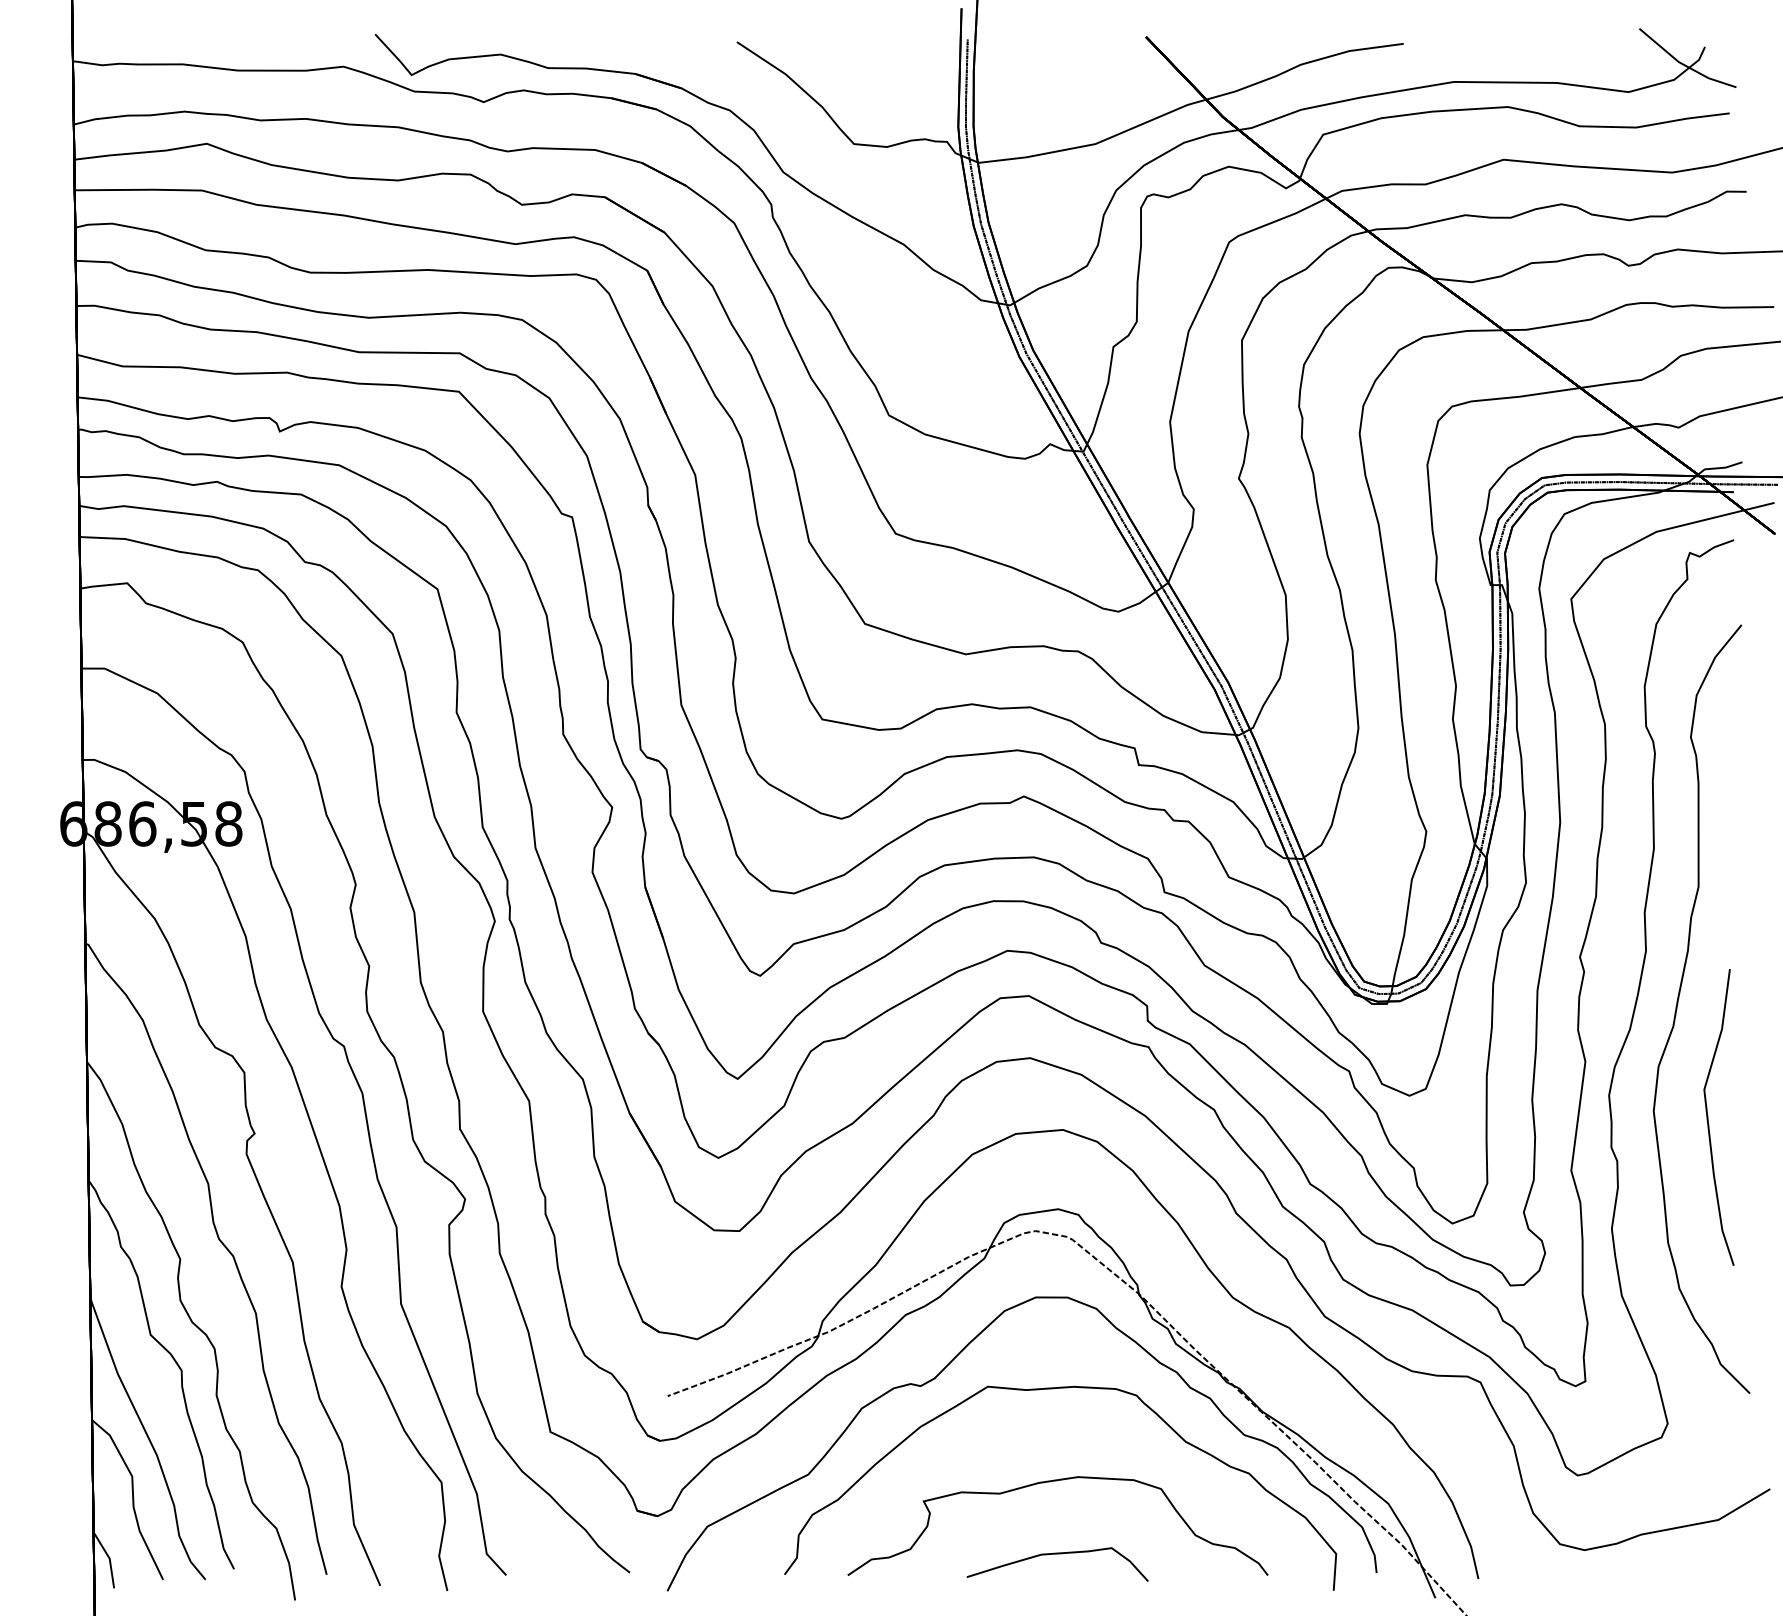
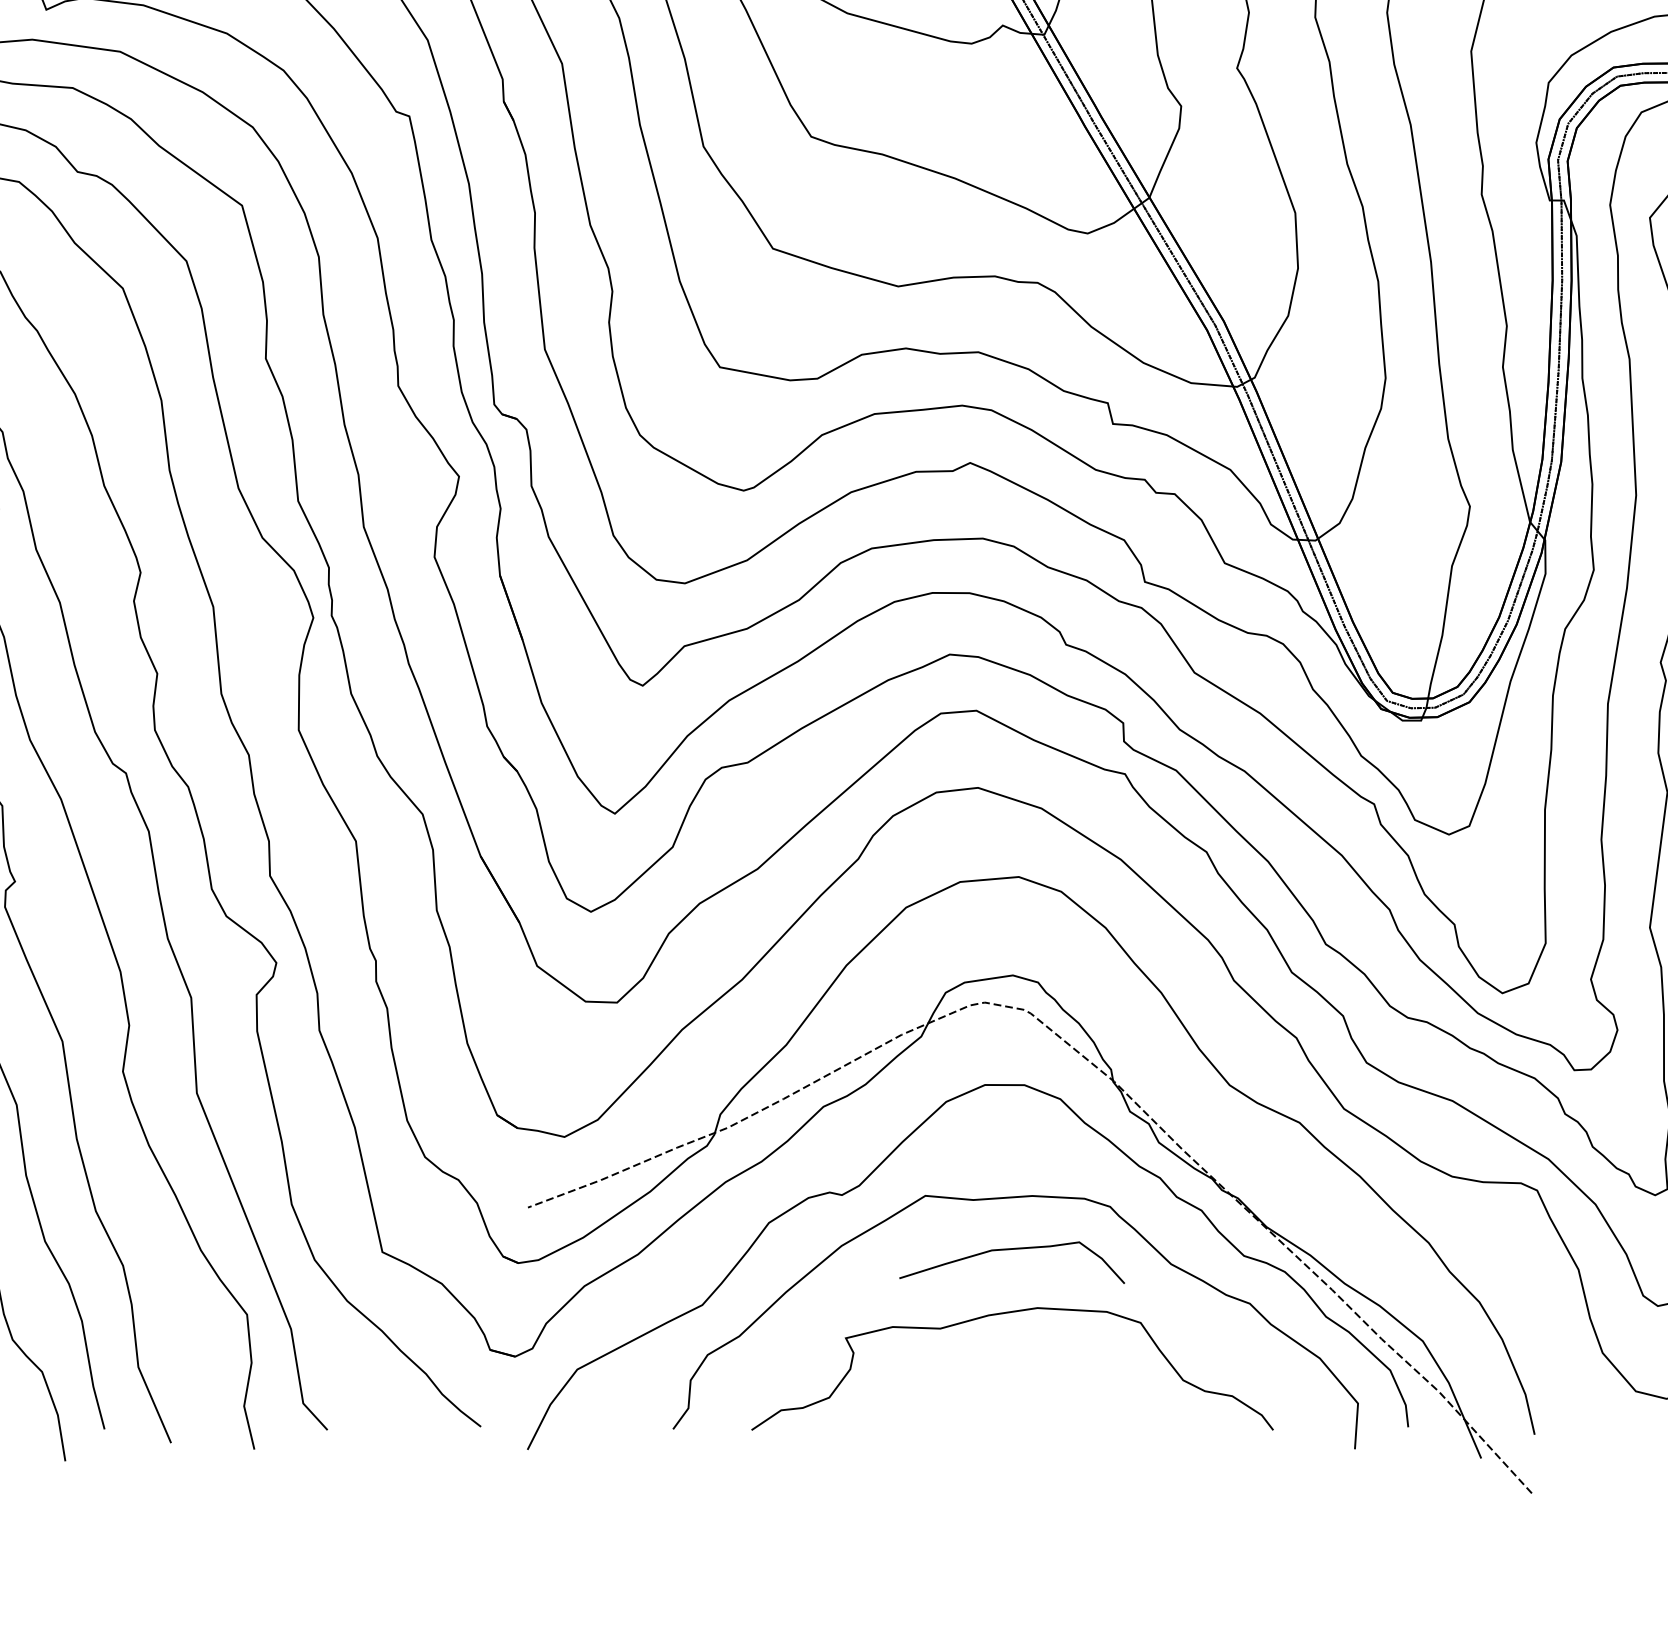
part: (1057, 1554) -> (1011, 1250), moved

